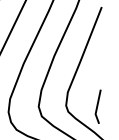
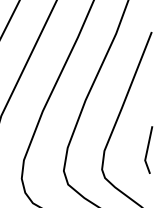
line: (98, 106) -> (148, 149), moved

